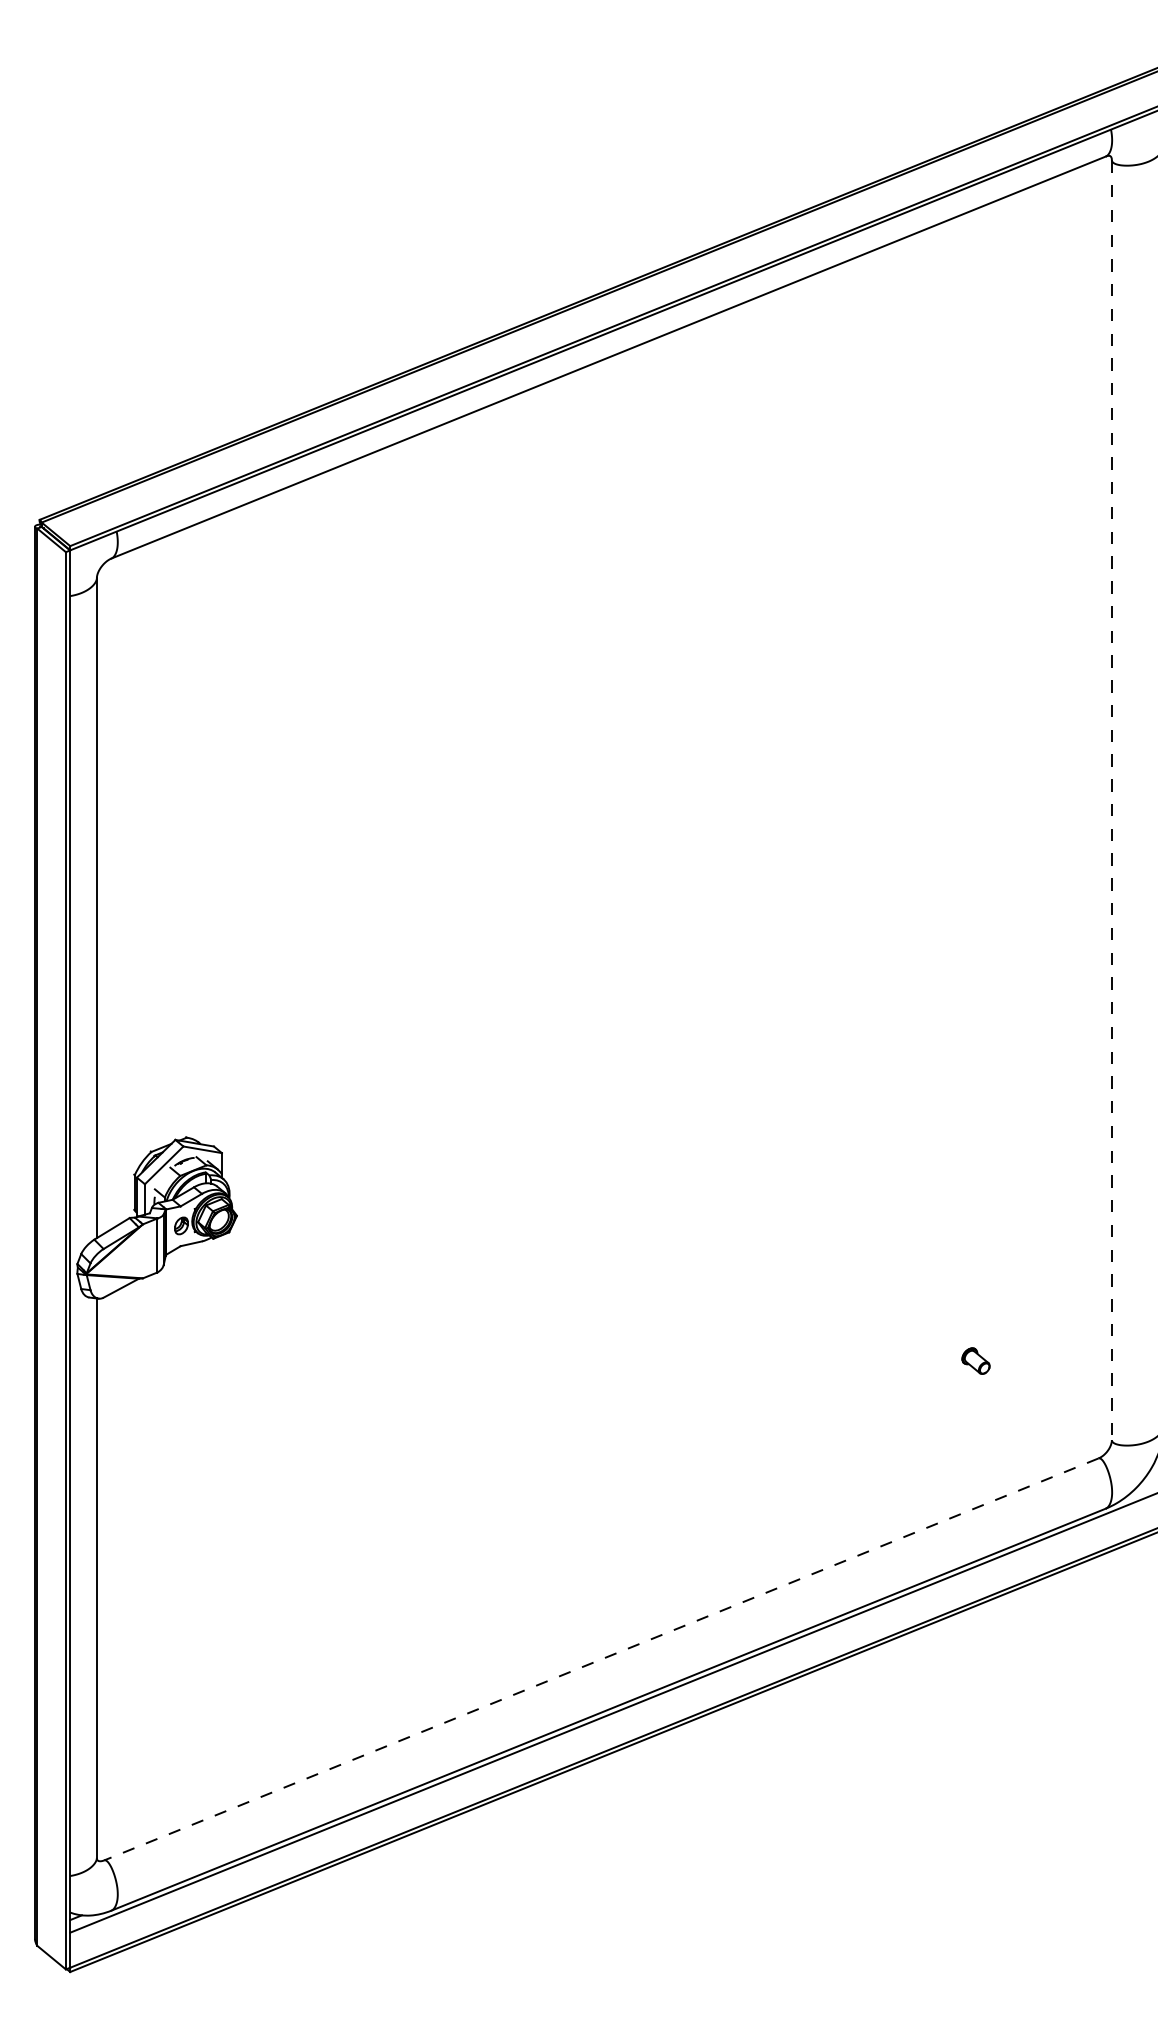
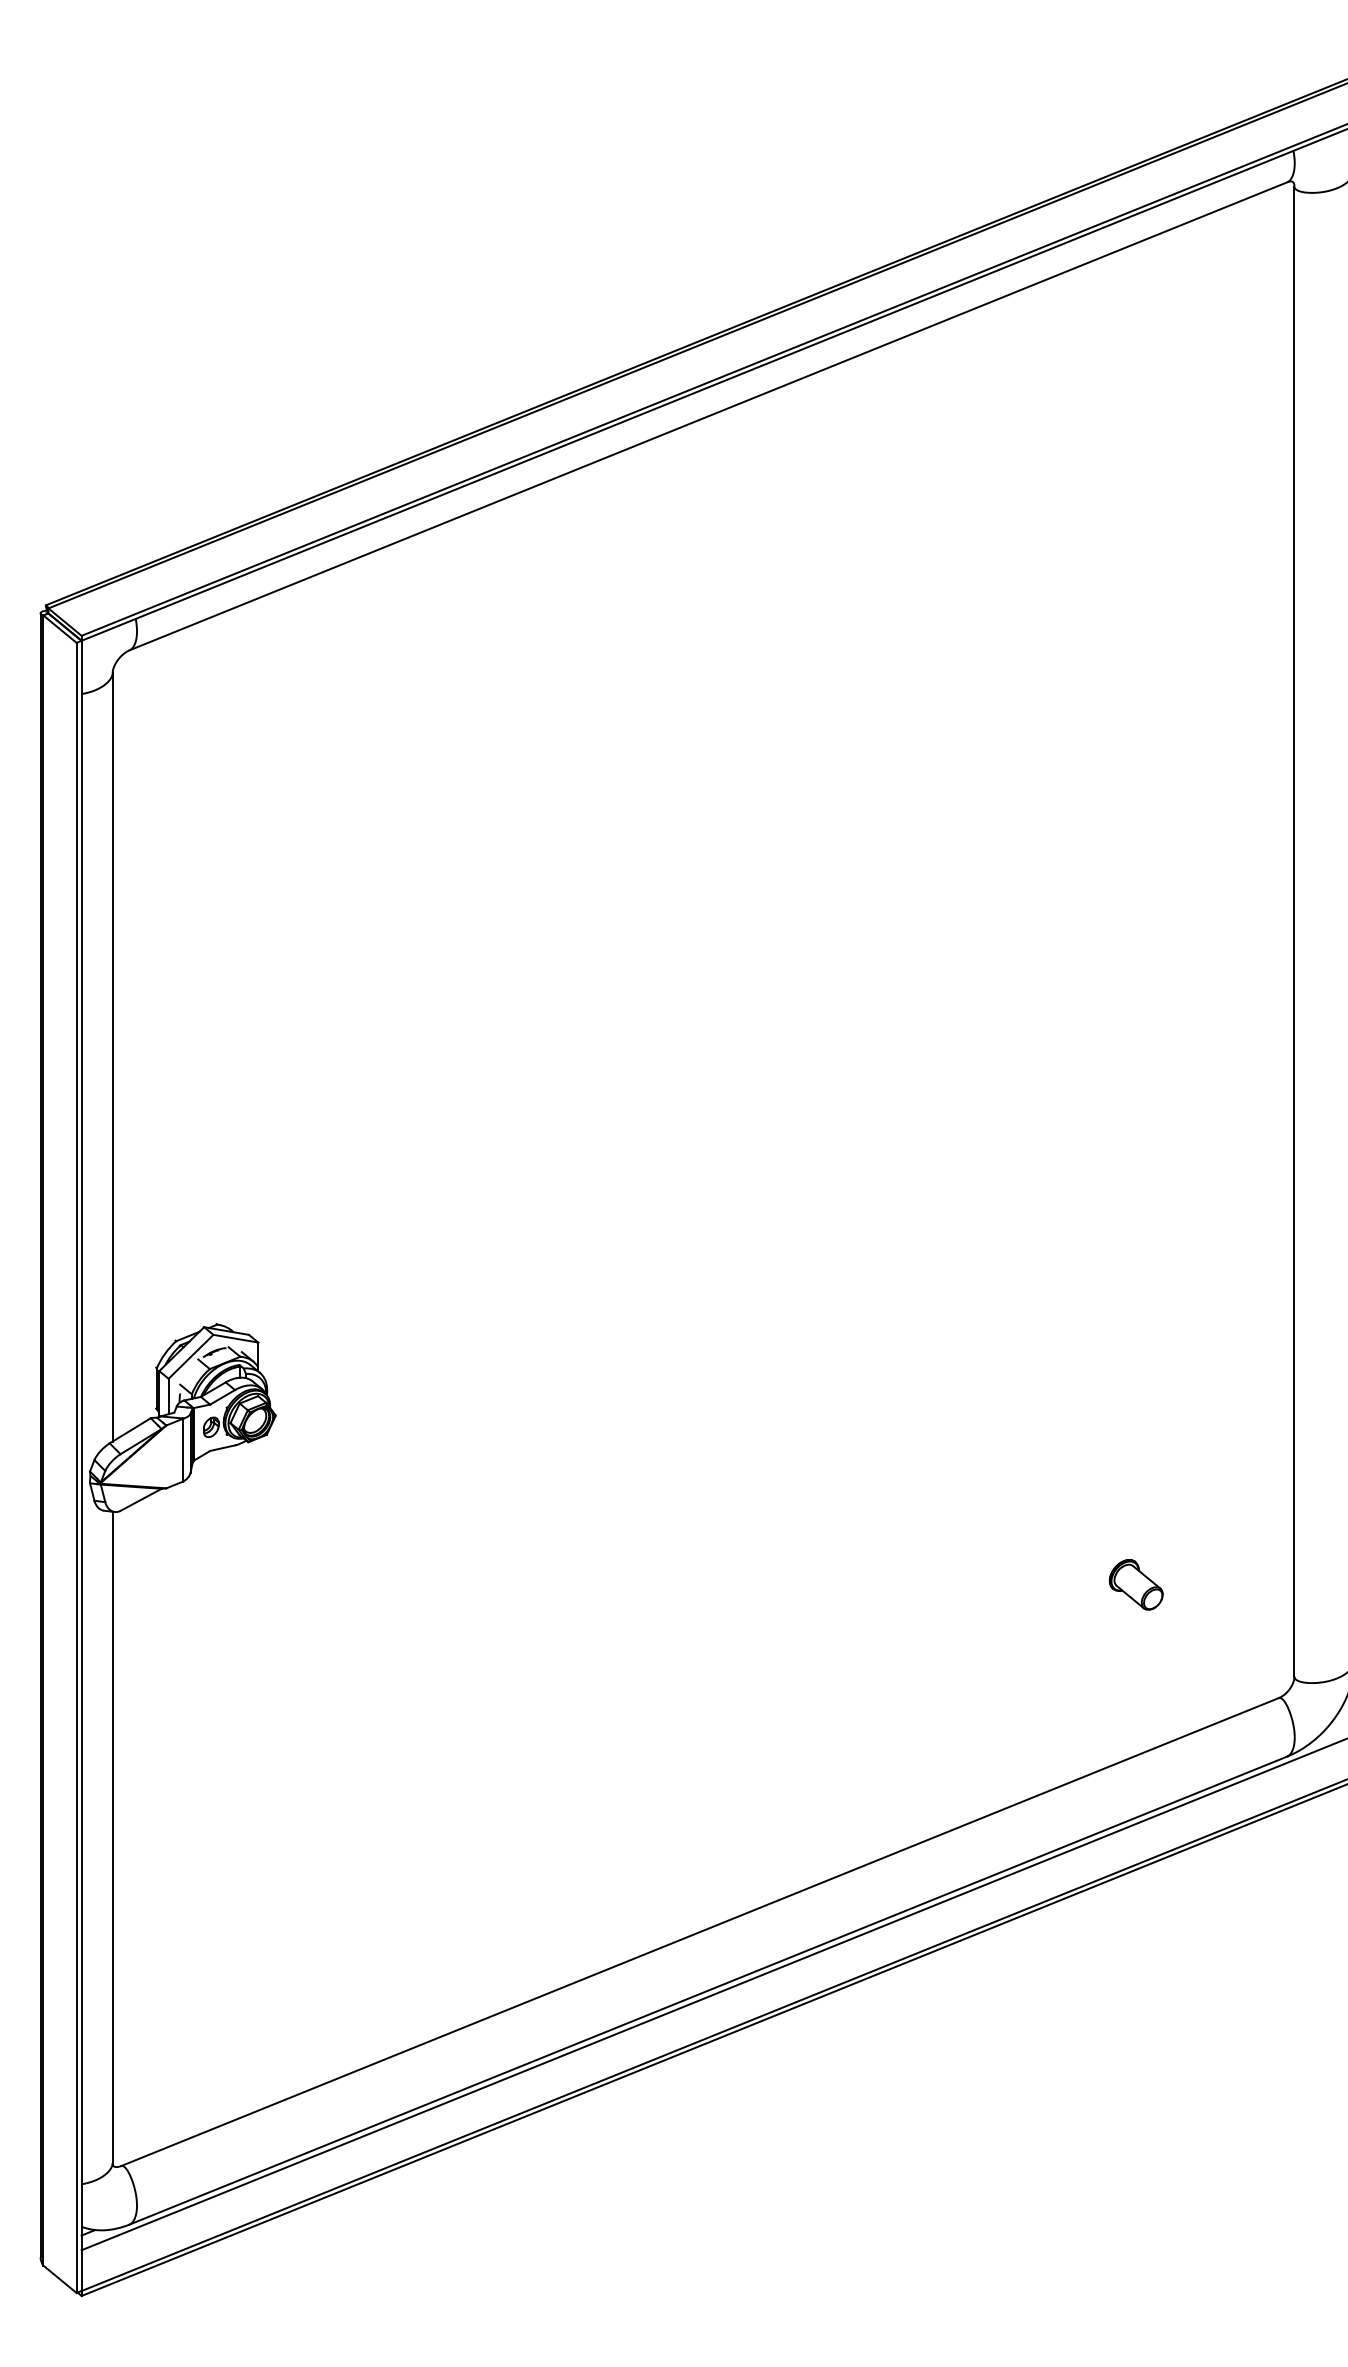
line: (1111, 800) -> (1293, 932), dashed -> solid
part: (975, 1360) -> (1135, 1584), size x1.67
line: (600, 1659) -> (699, 1932), dashed -> solid

